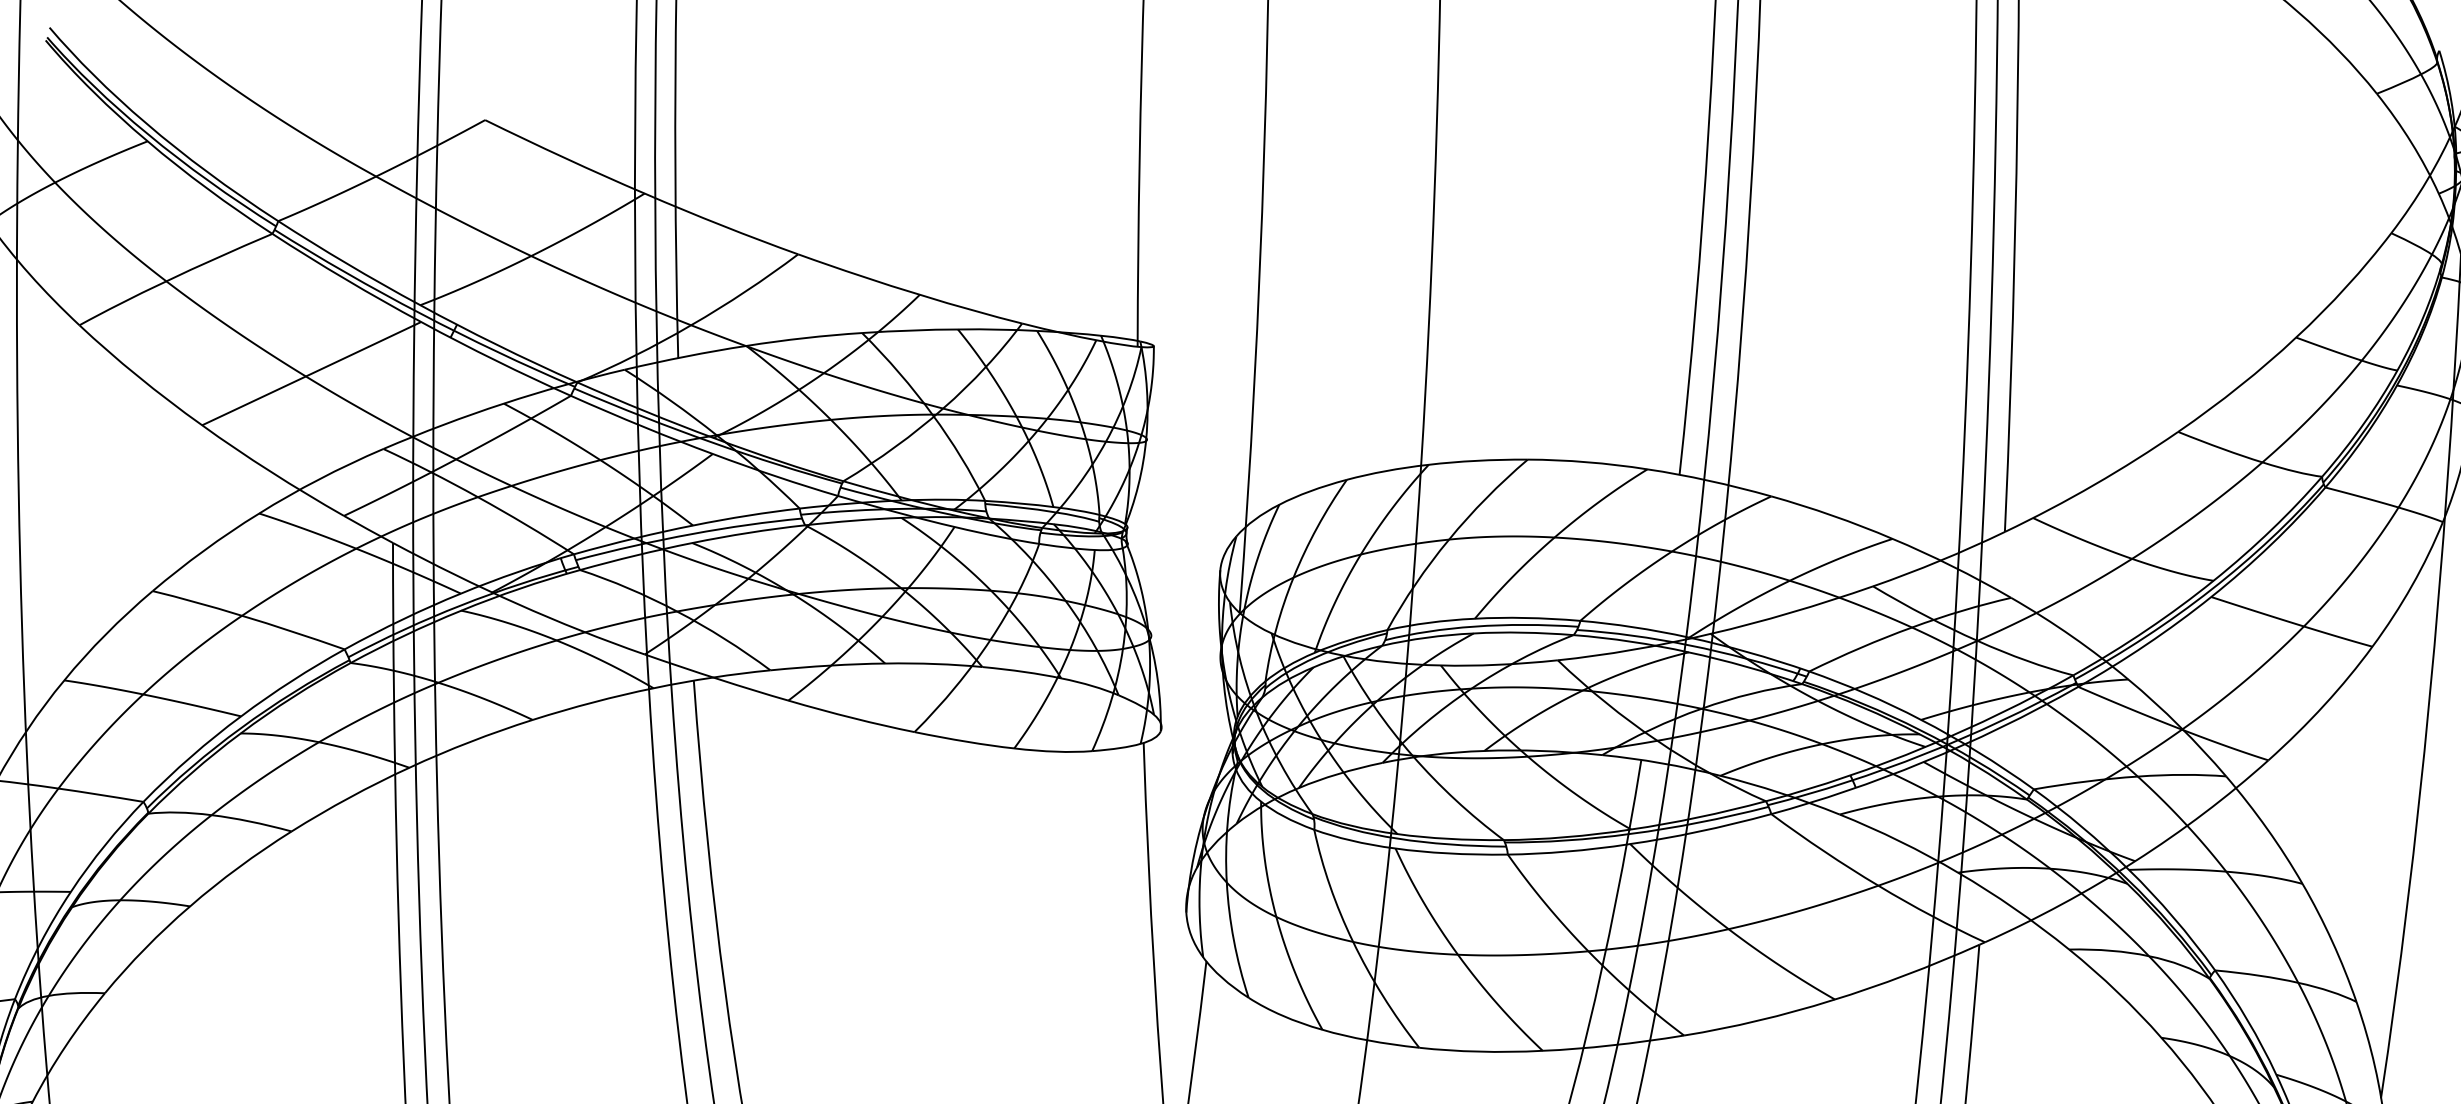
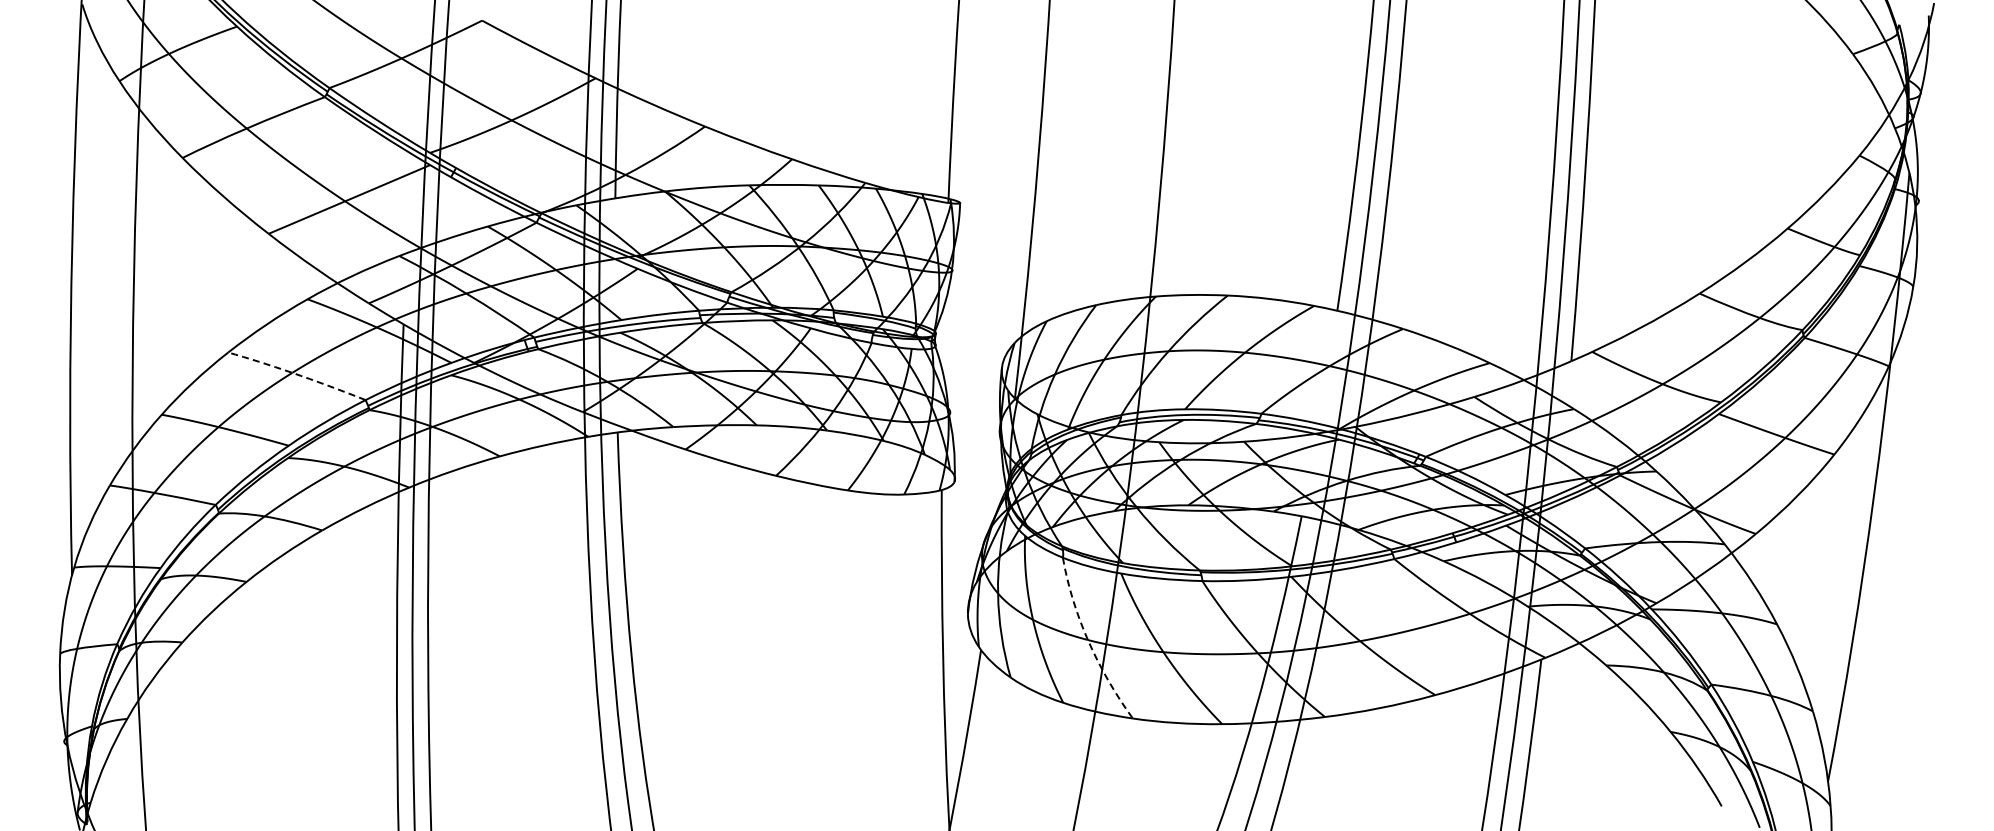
arc: (247, 617) -> (296, 374), solid -> dashed
arc: (1355, 945) -> (1089, 642), solid -> dashed

